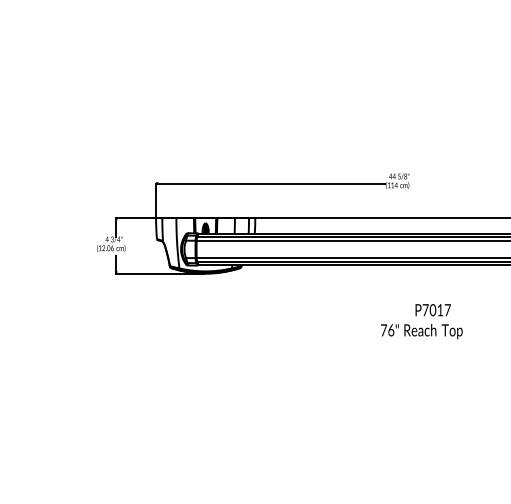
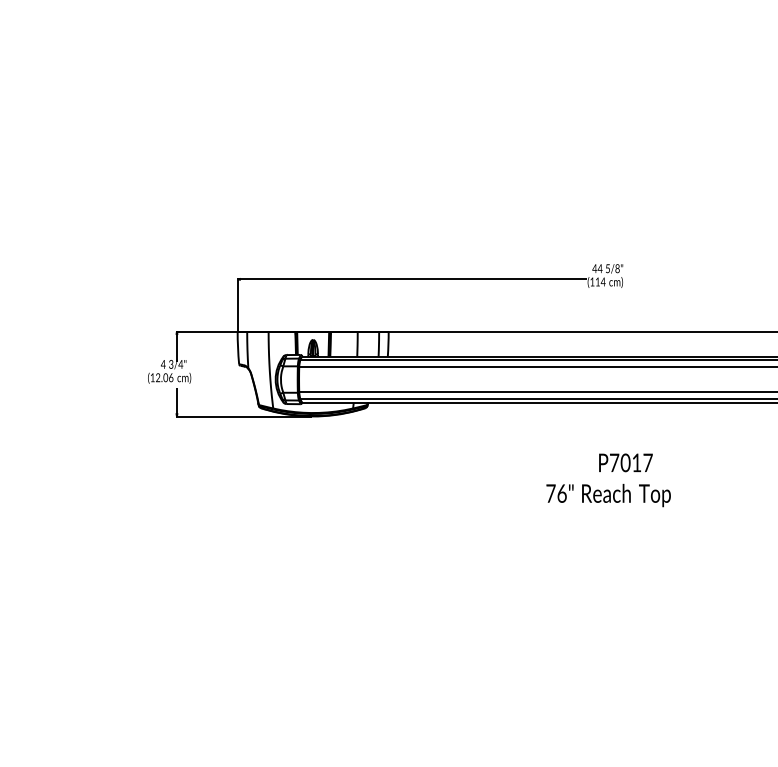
text: (421, 321) -> (608, 480), moved

